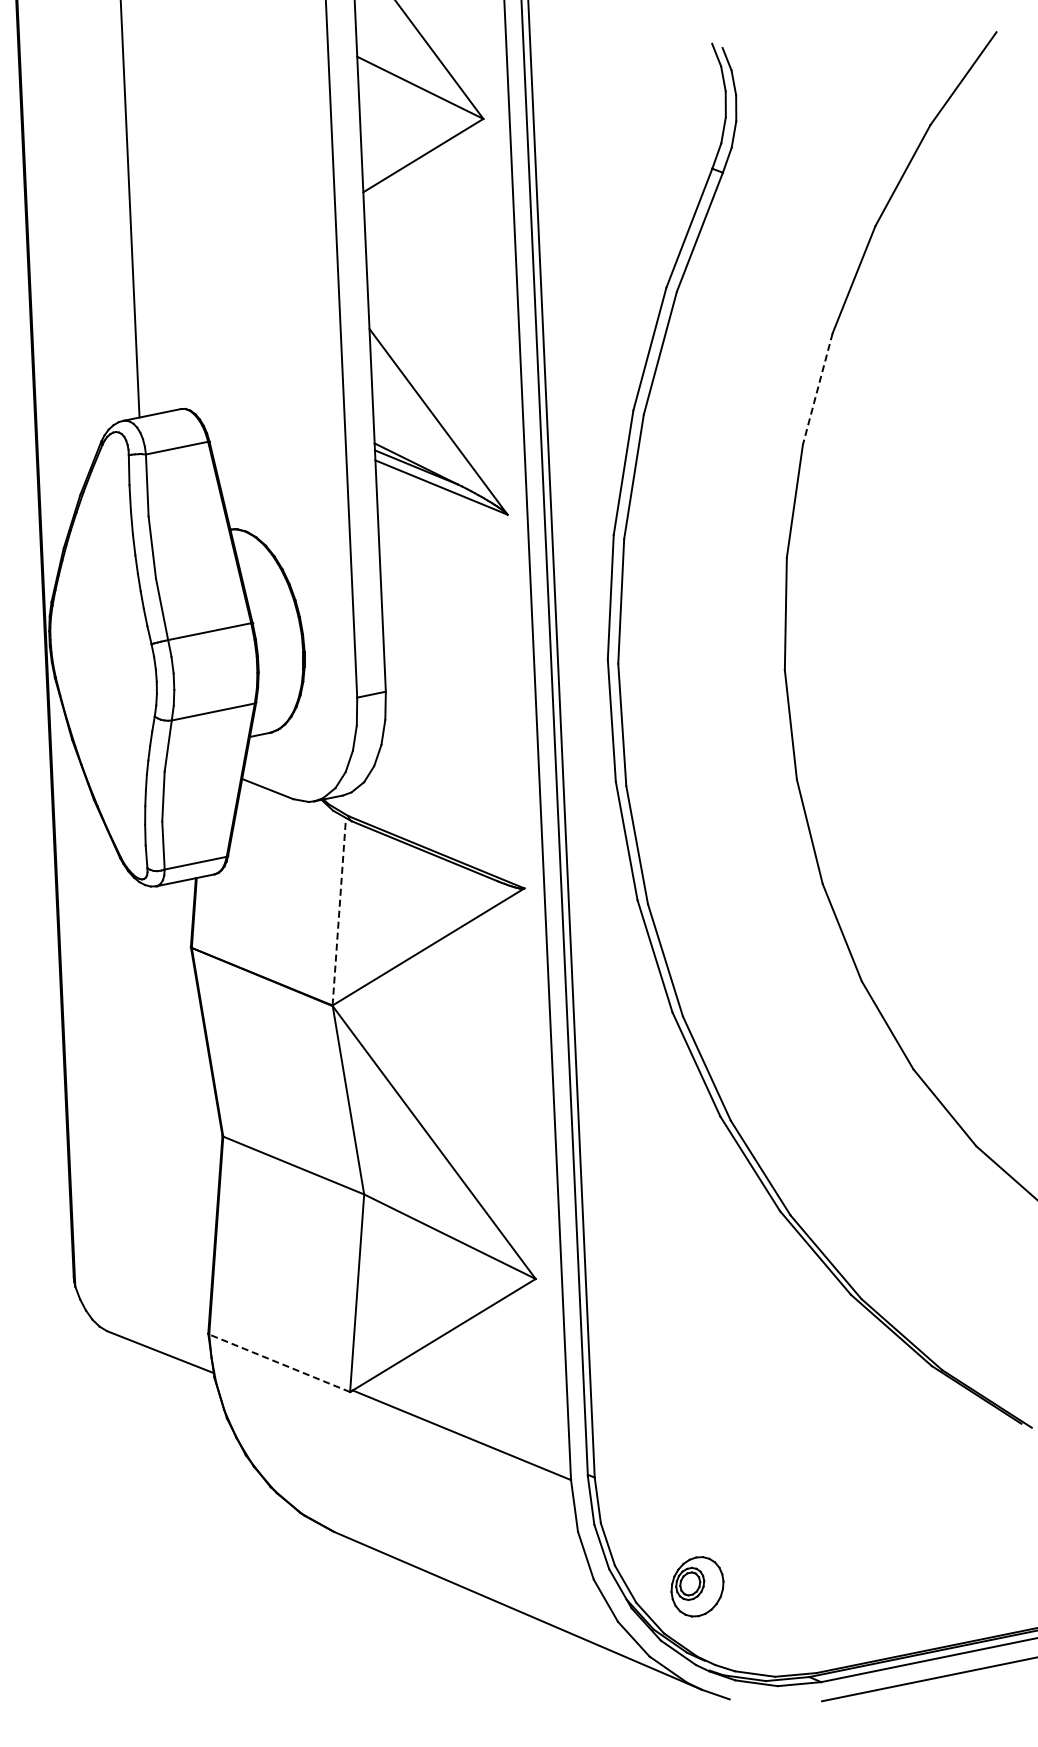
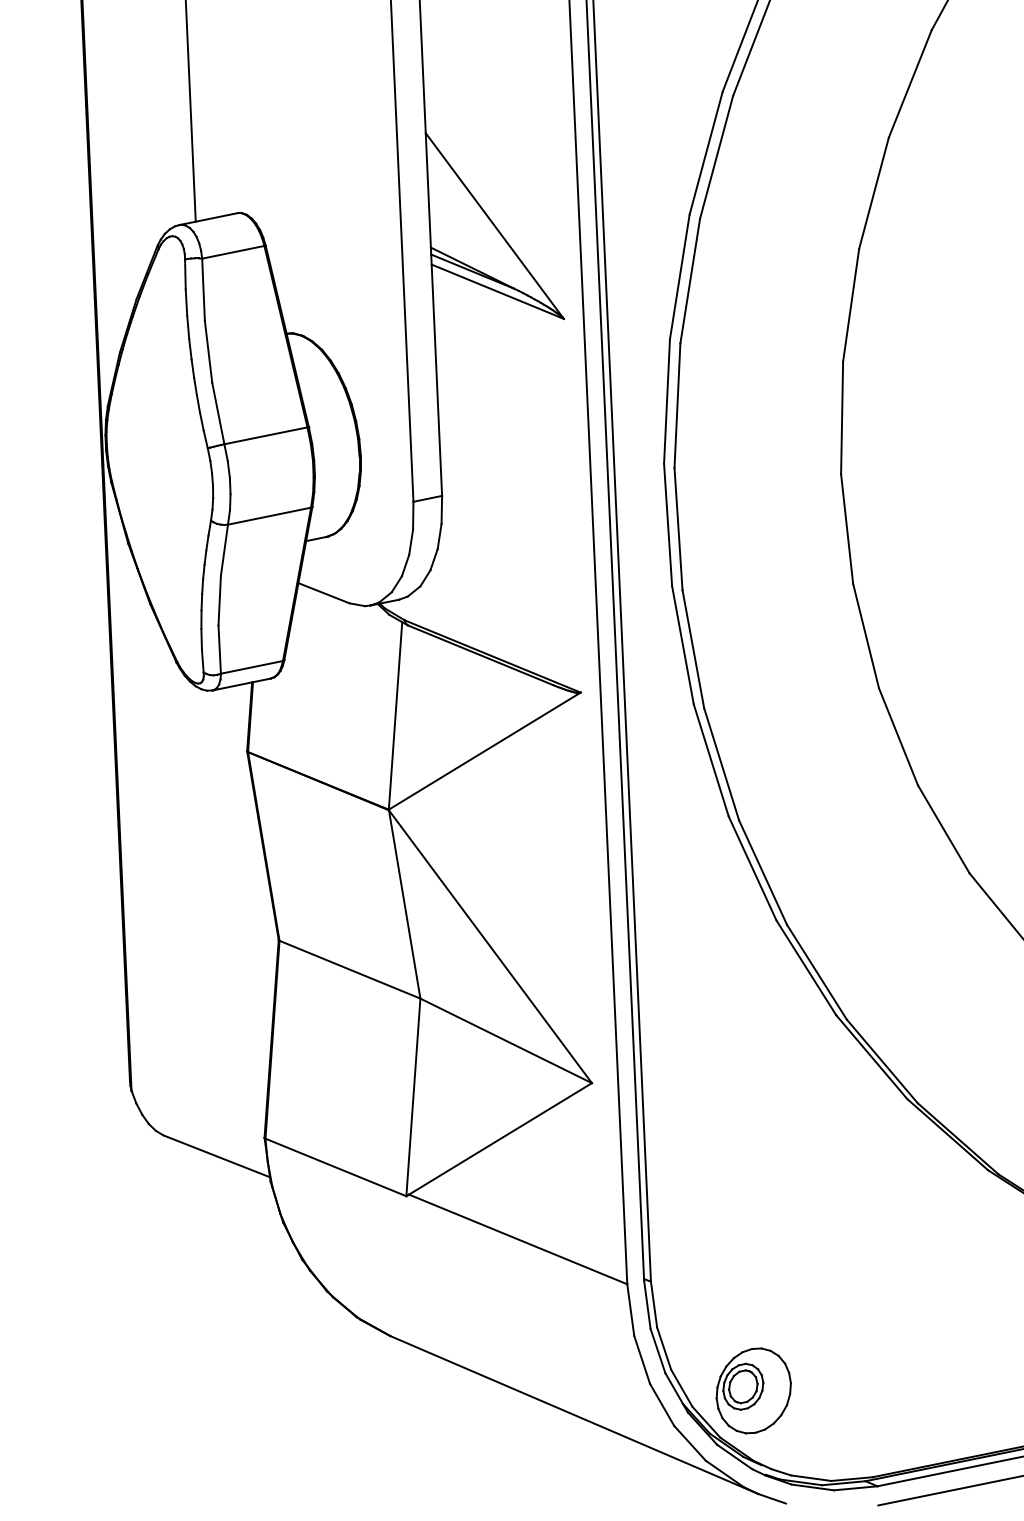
line: (817, 389) -> (873, 193), dashed -> solid
line: (339, 911) -> (395, 715), dashed -> solid
line: (279, 1363) -> (335, 1167), dashed -> solid
part: (697, 1586) -> (753, 1390), size x1.43

